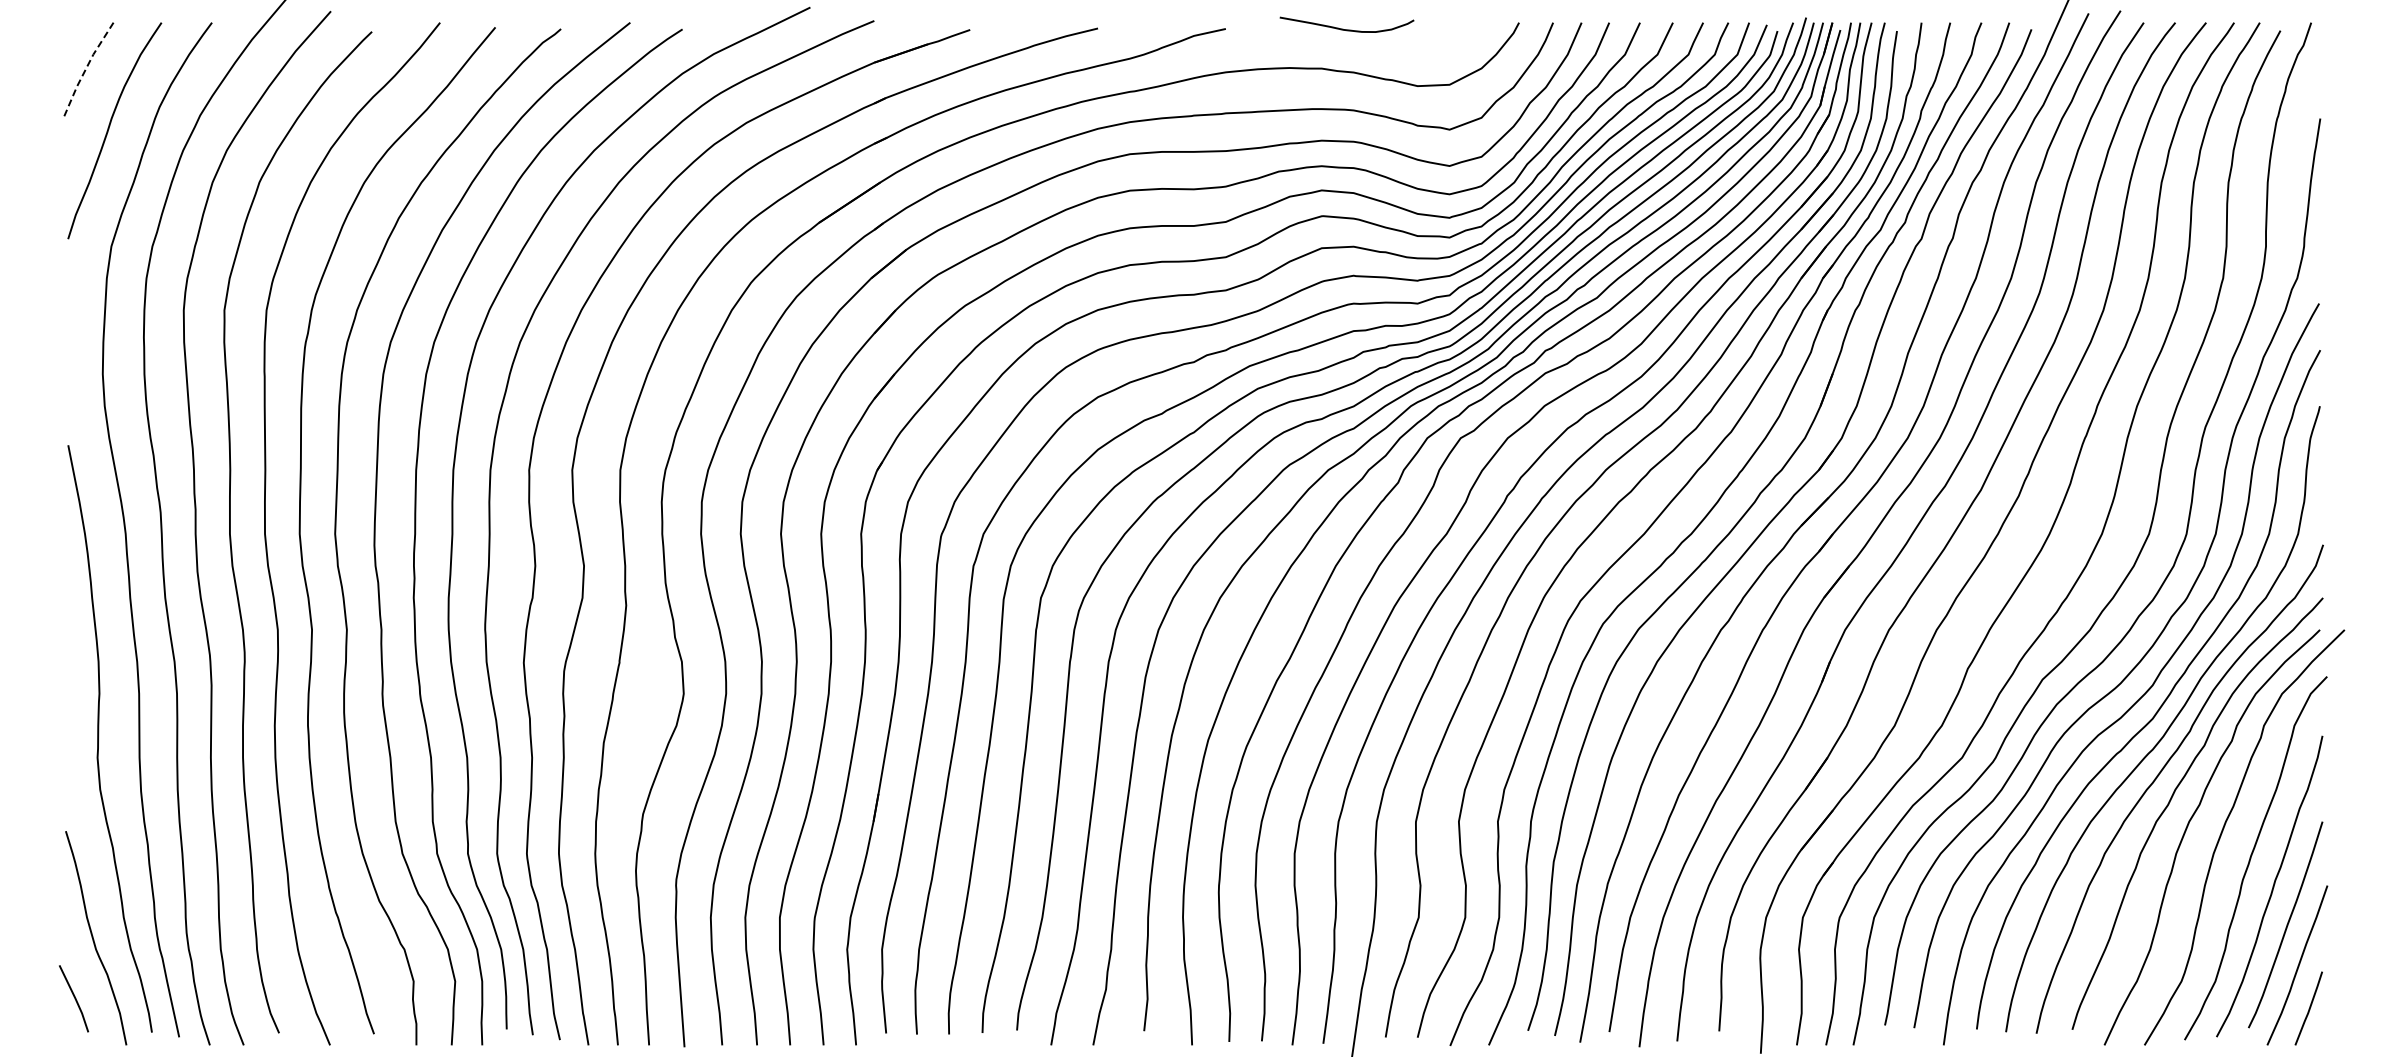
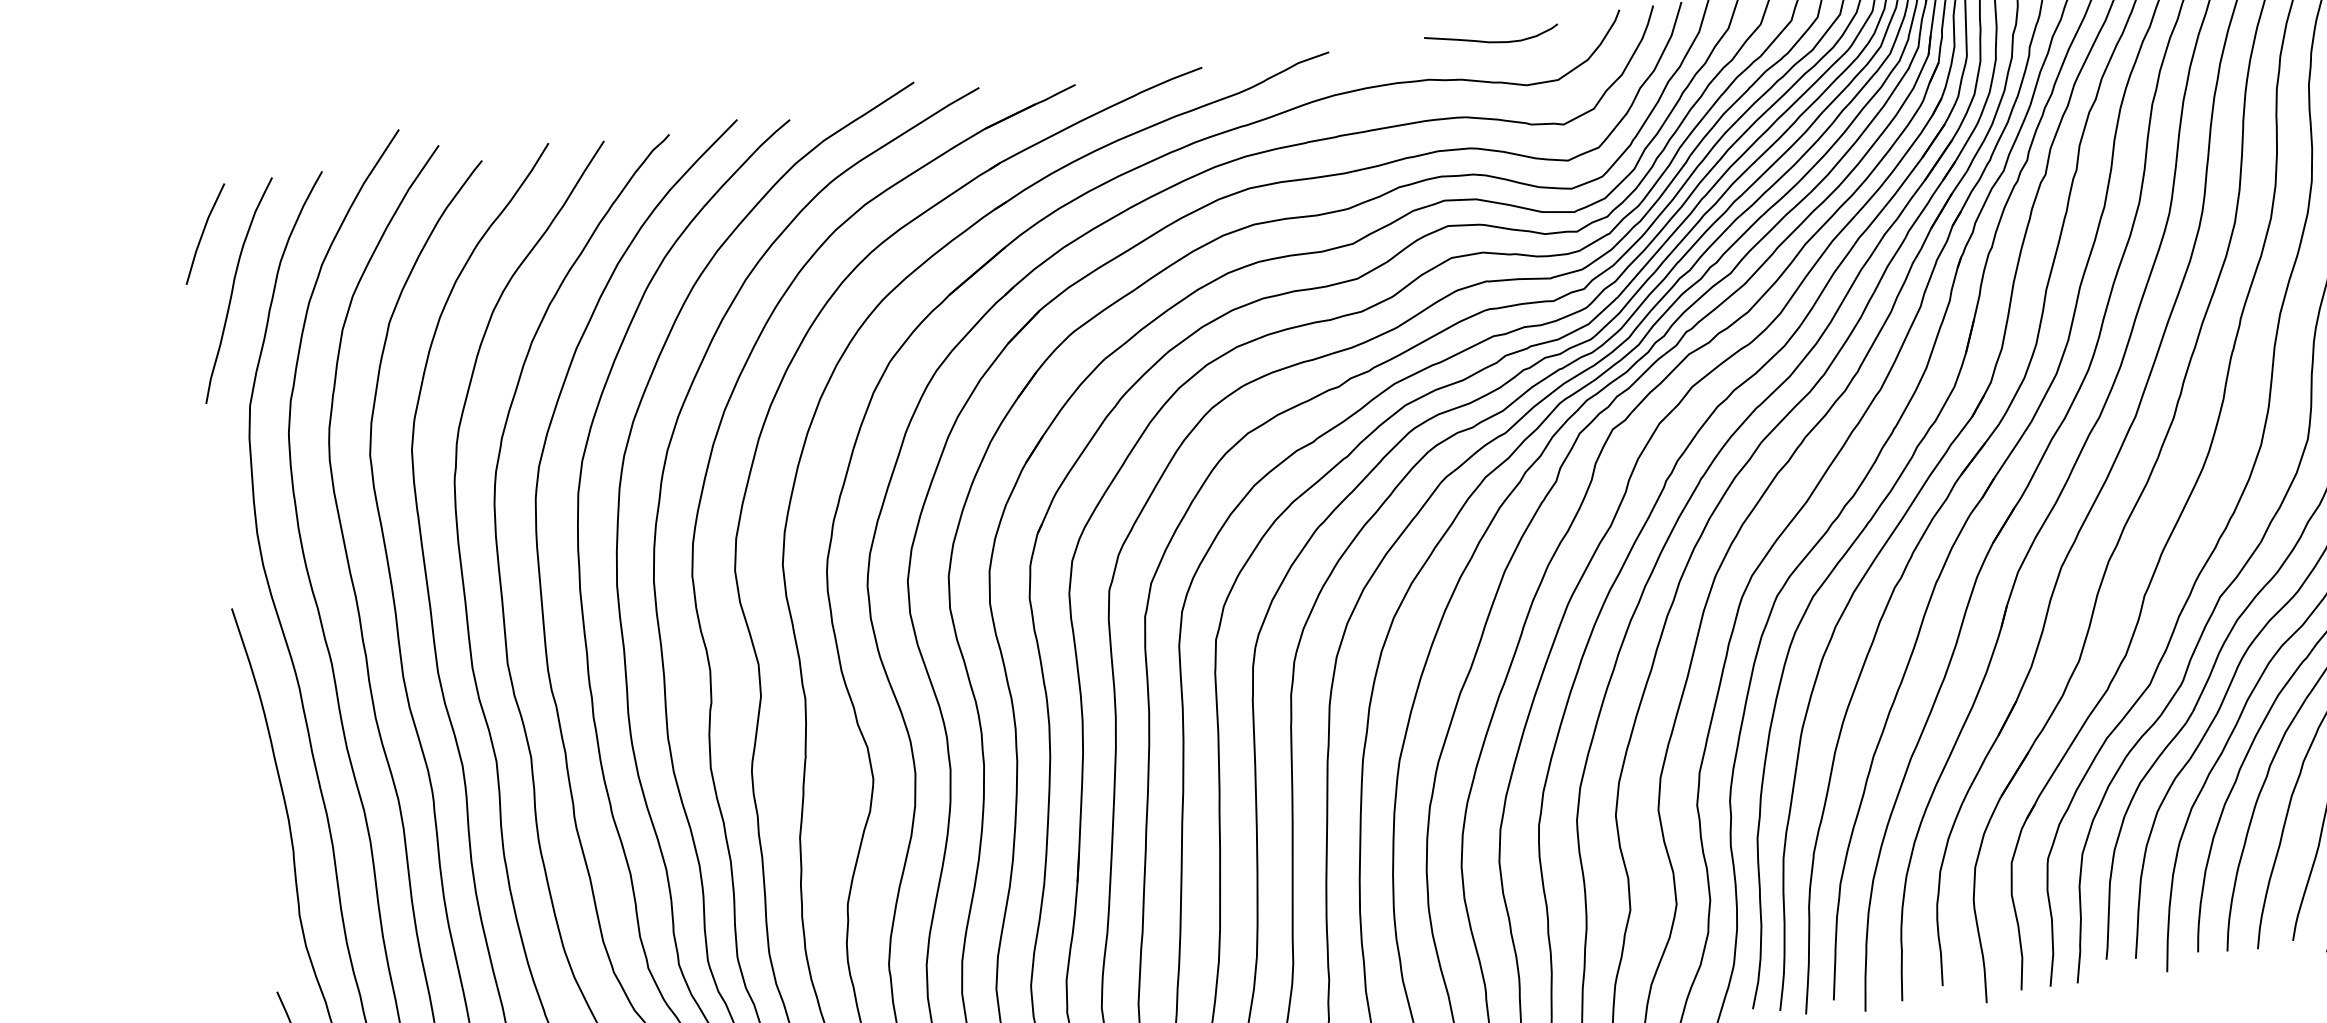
curve: (1343, 28) -> (1488, 40), moved
line: (85, 69) -> (202, 233), dashed -> solid

